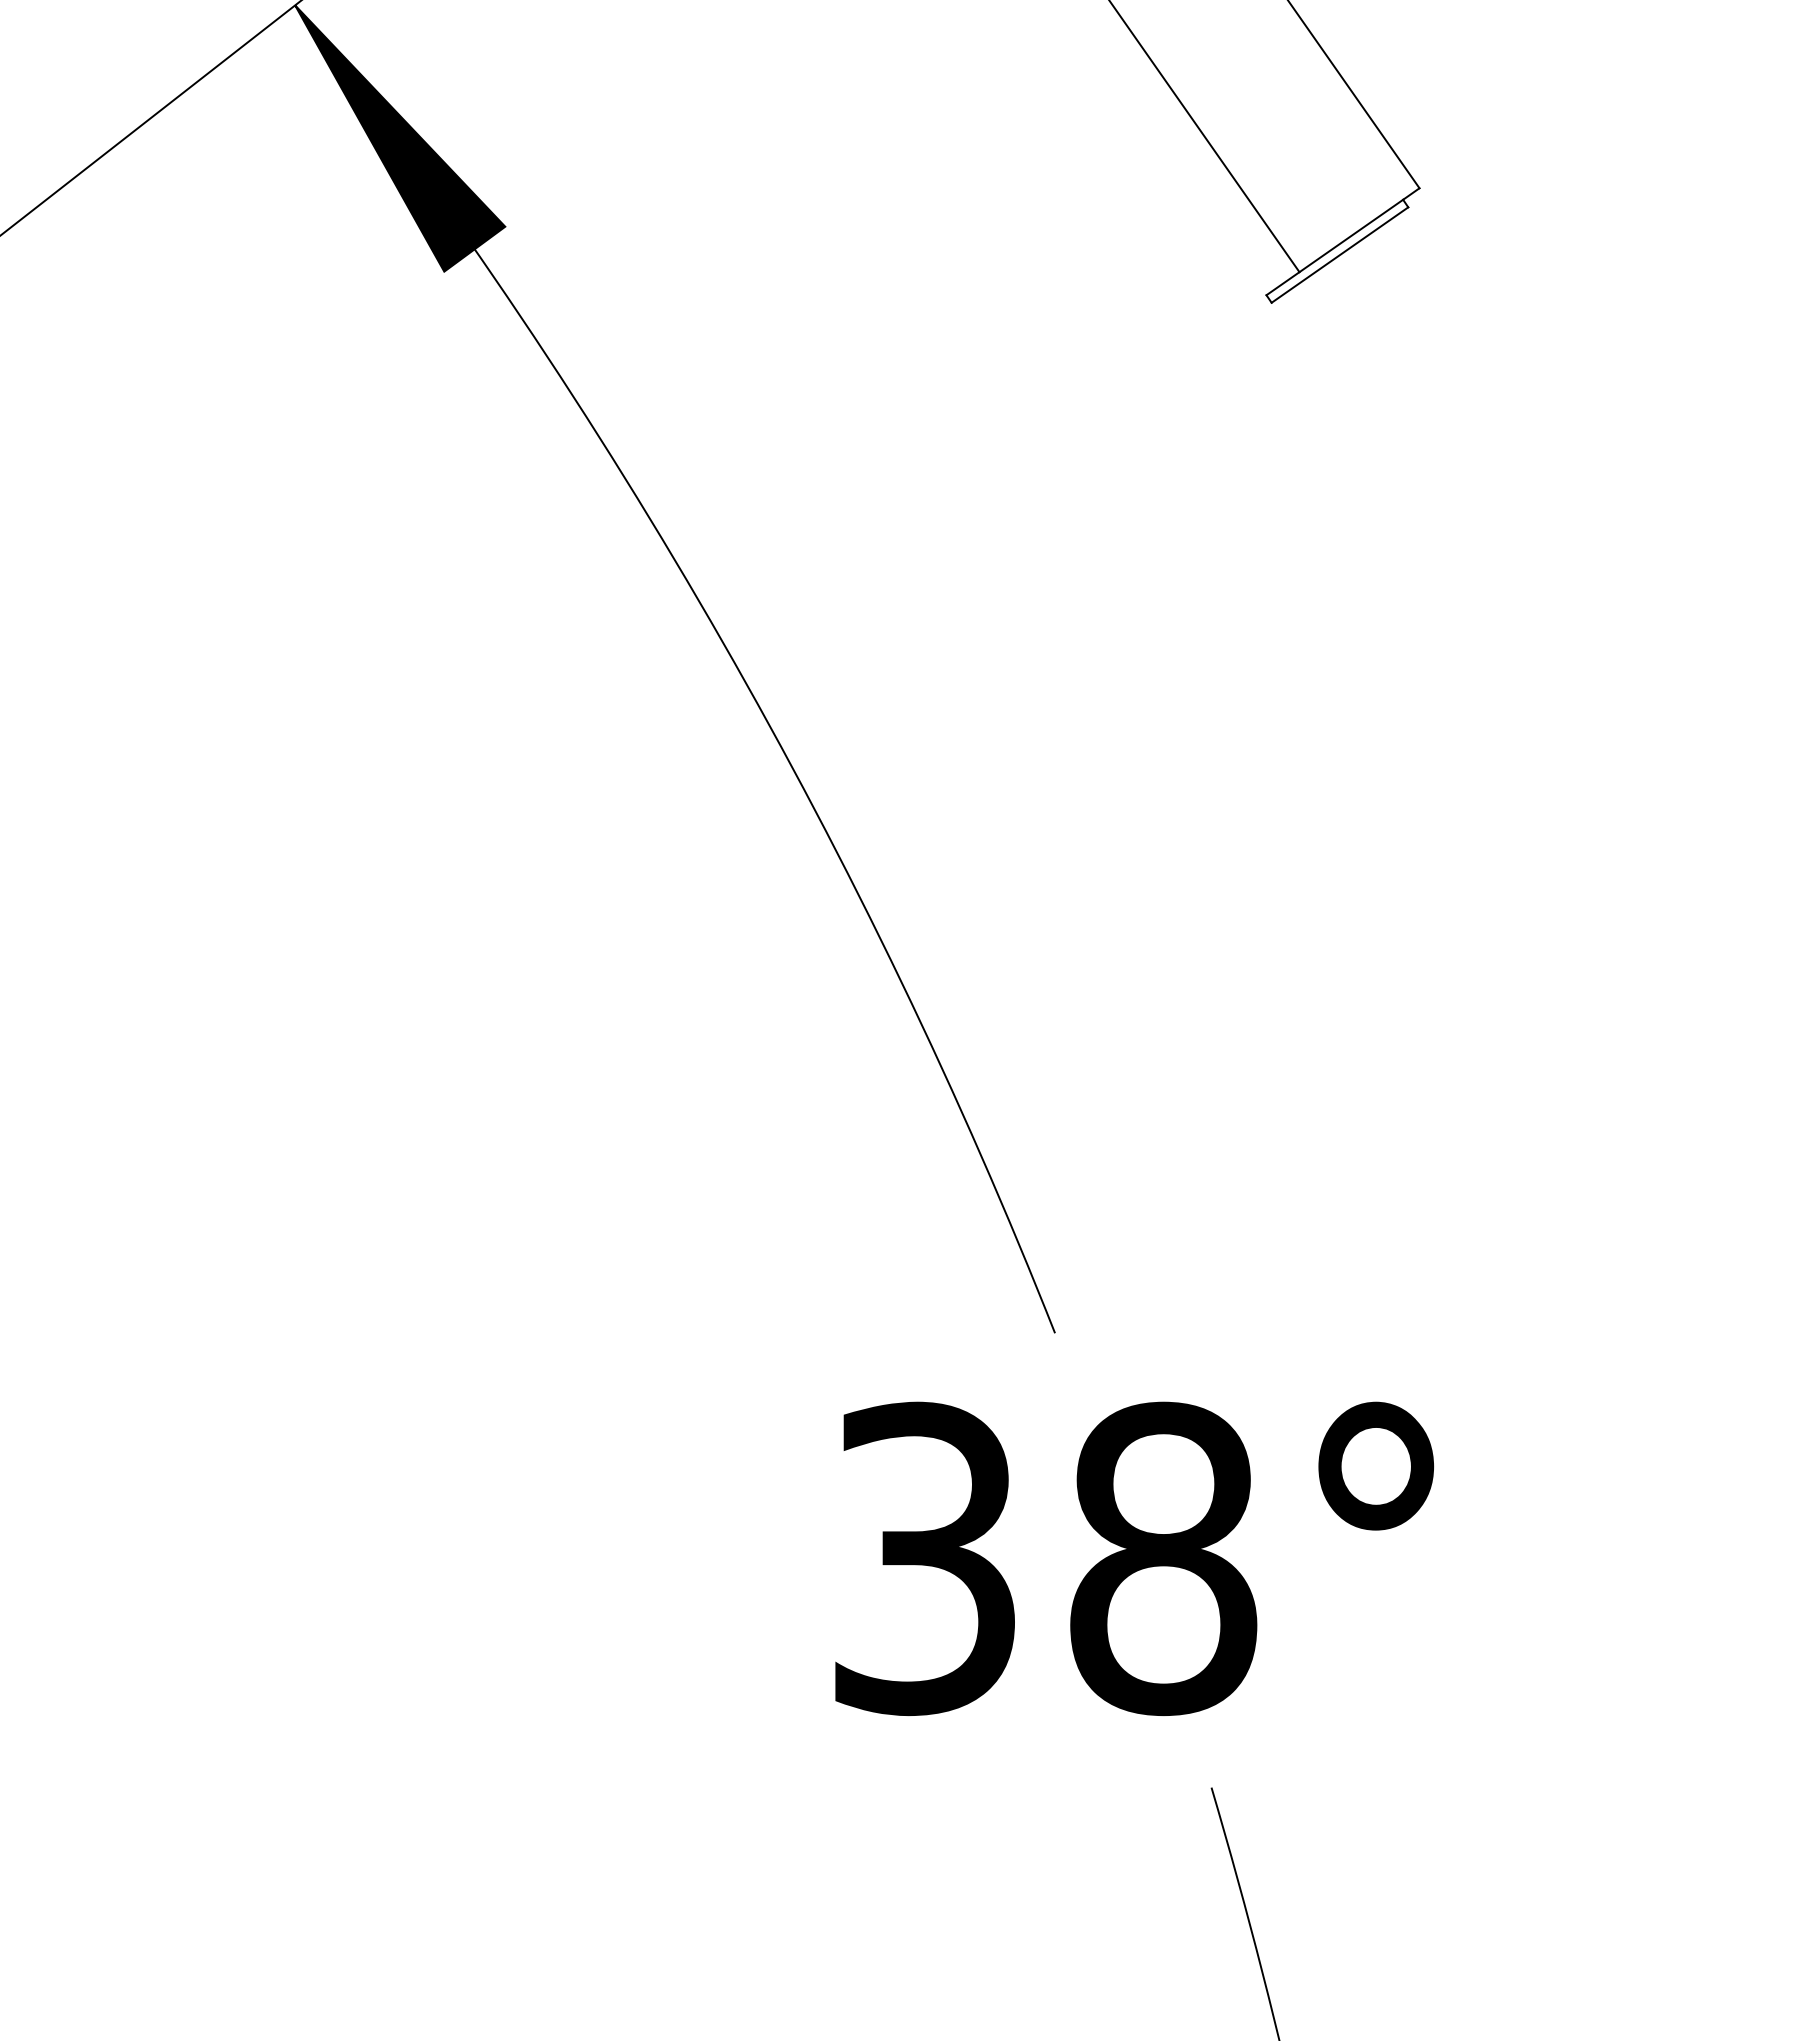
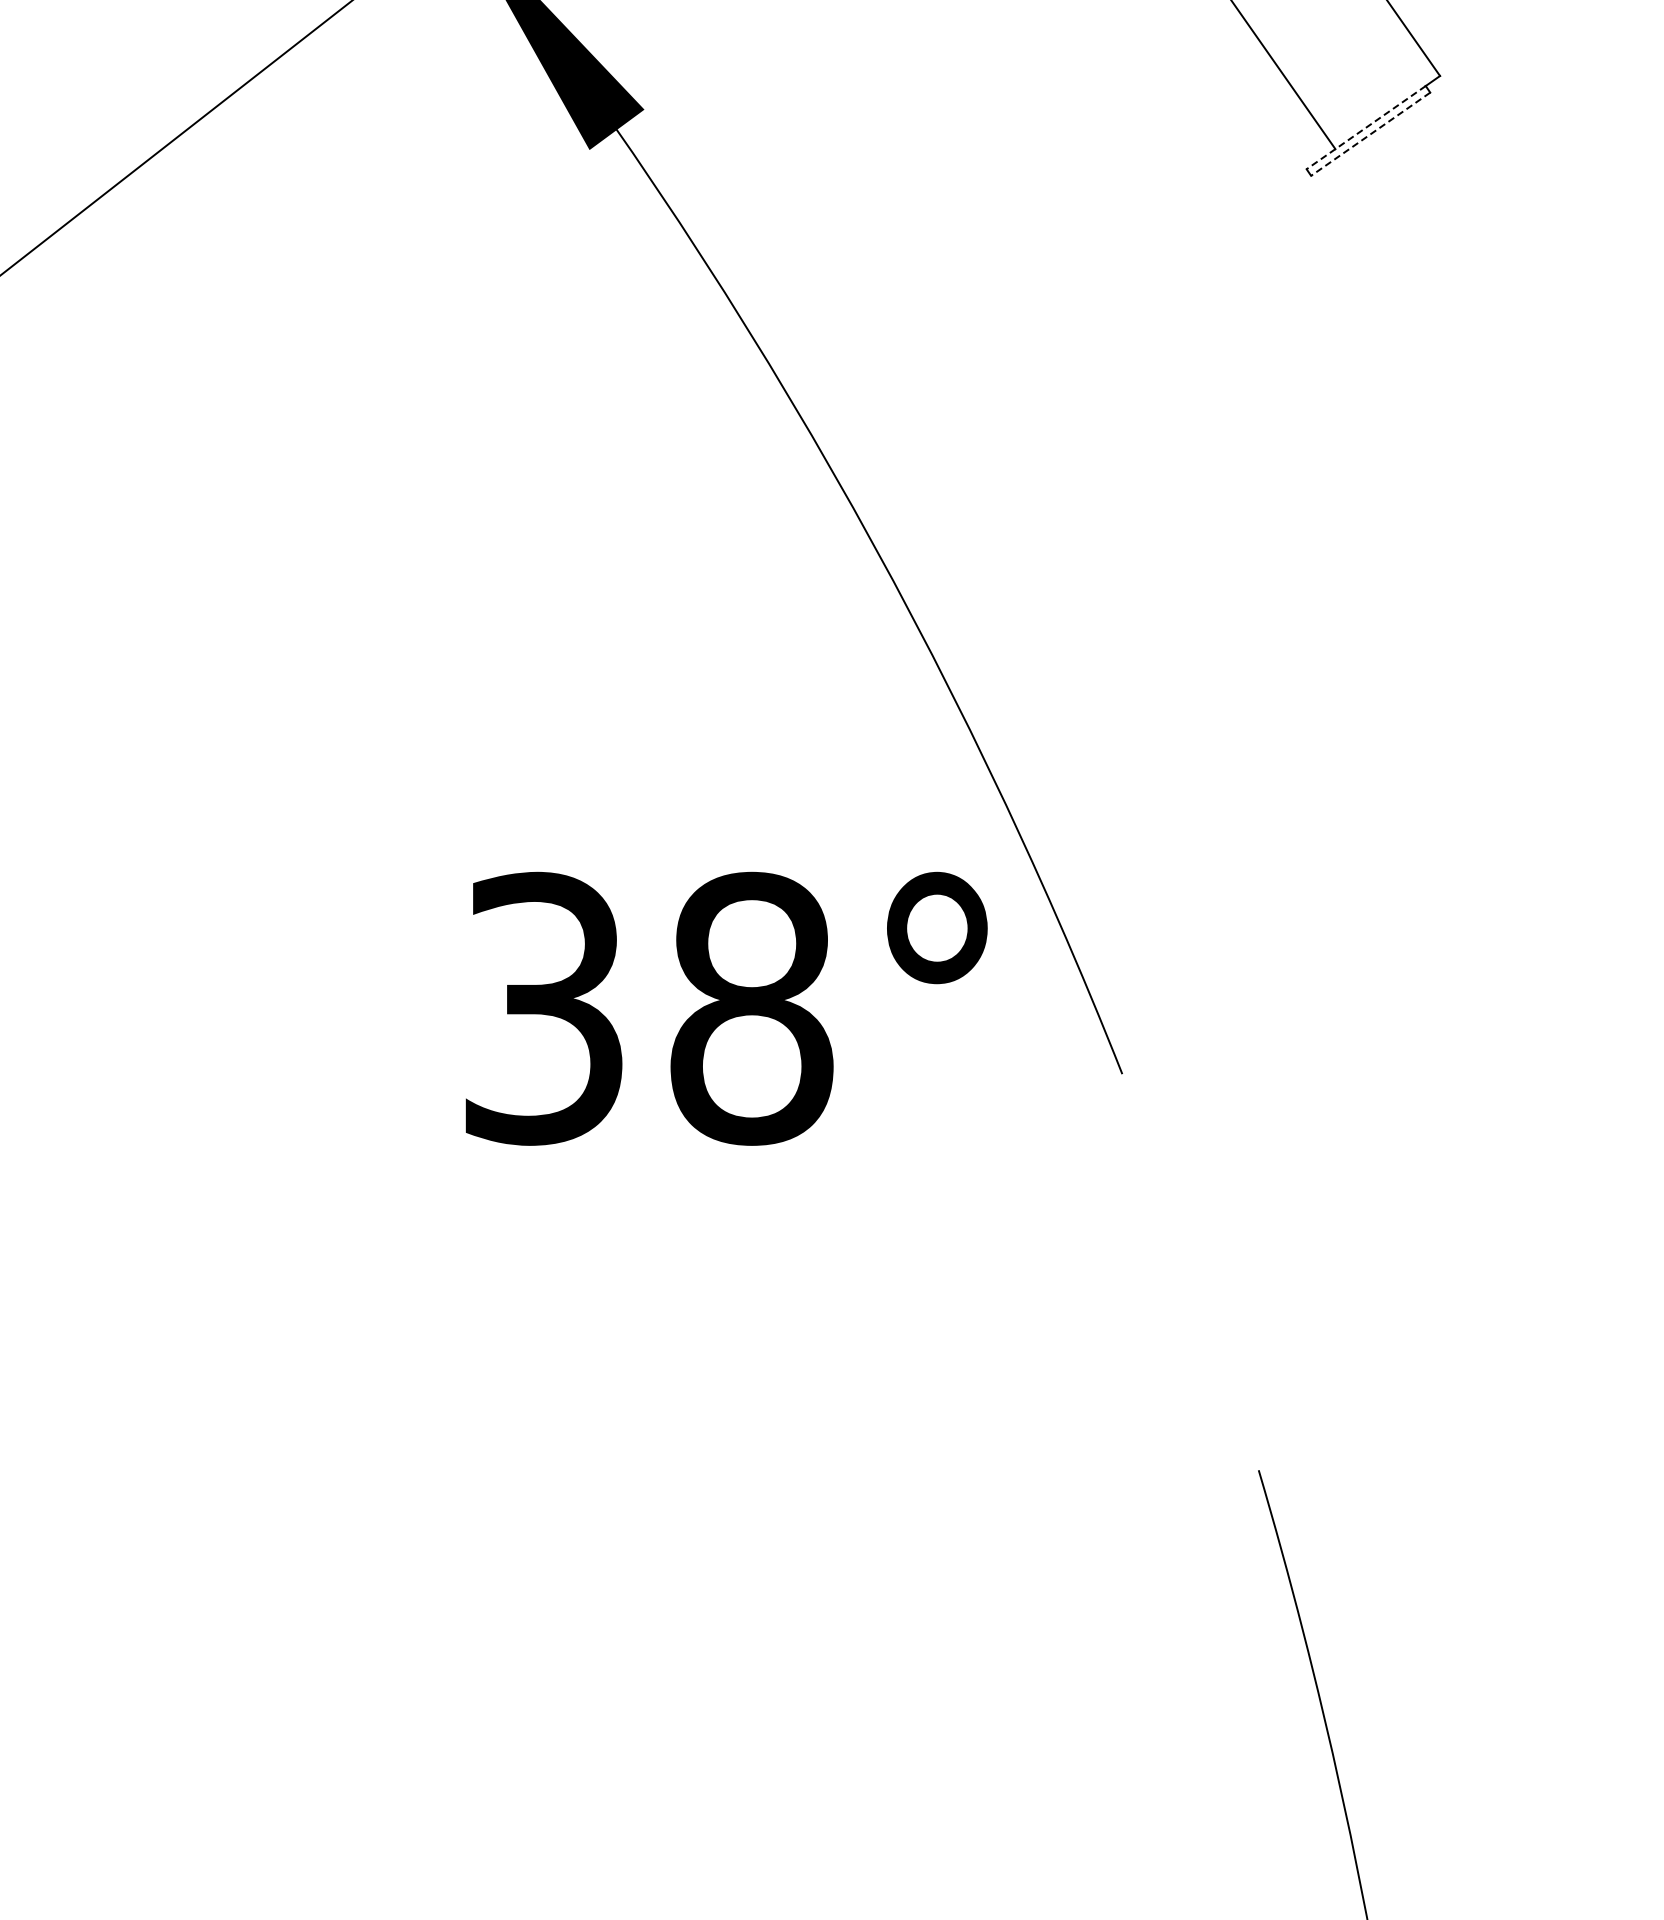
line: (1335, 247) -> (1366, 127), solid -> dashed
line: (1339, 255) -> (1370, 134), solid -> dashed
text: (1134, 1558) -> (726, 1008), moved

